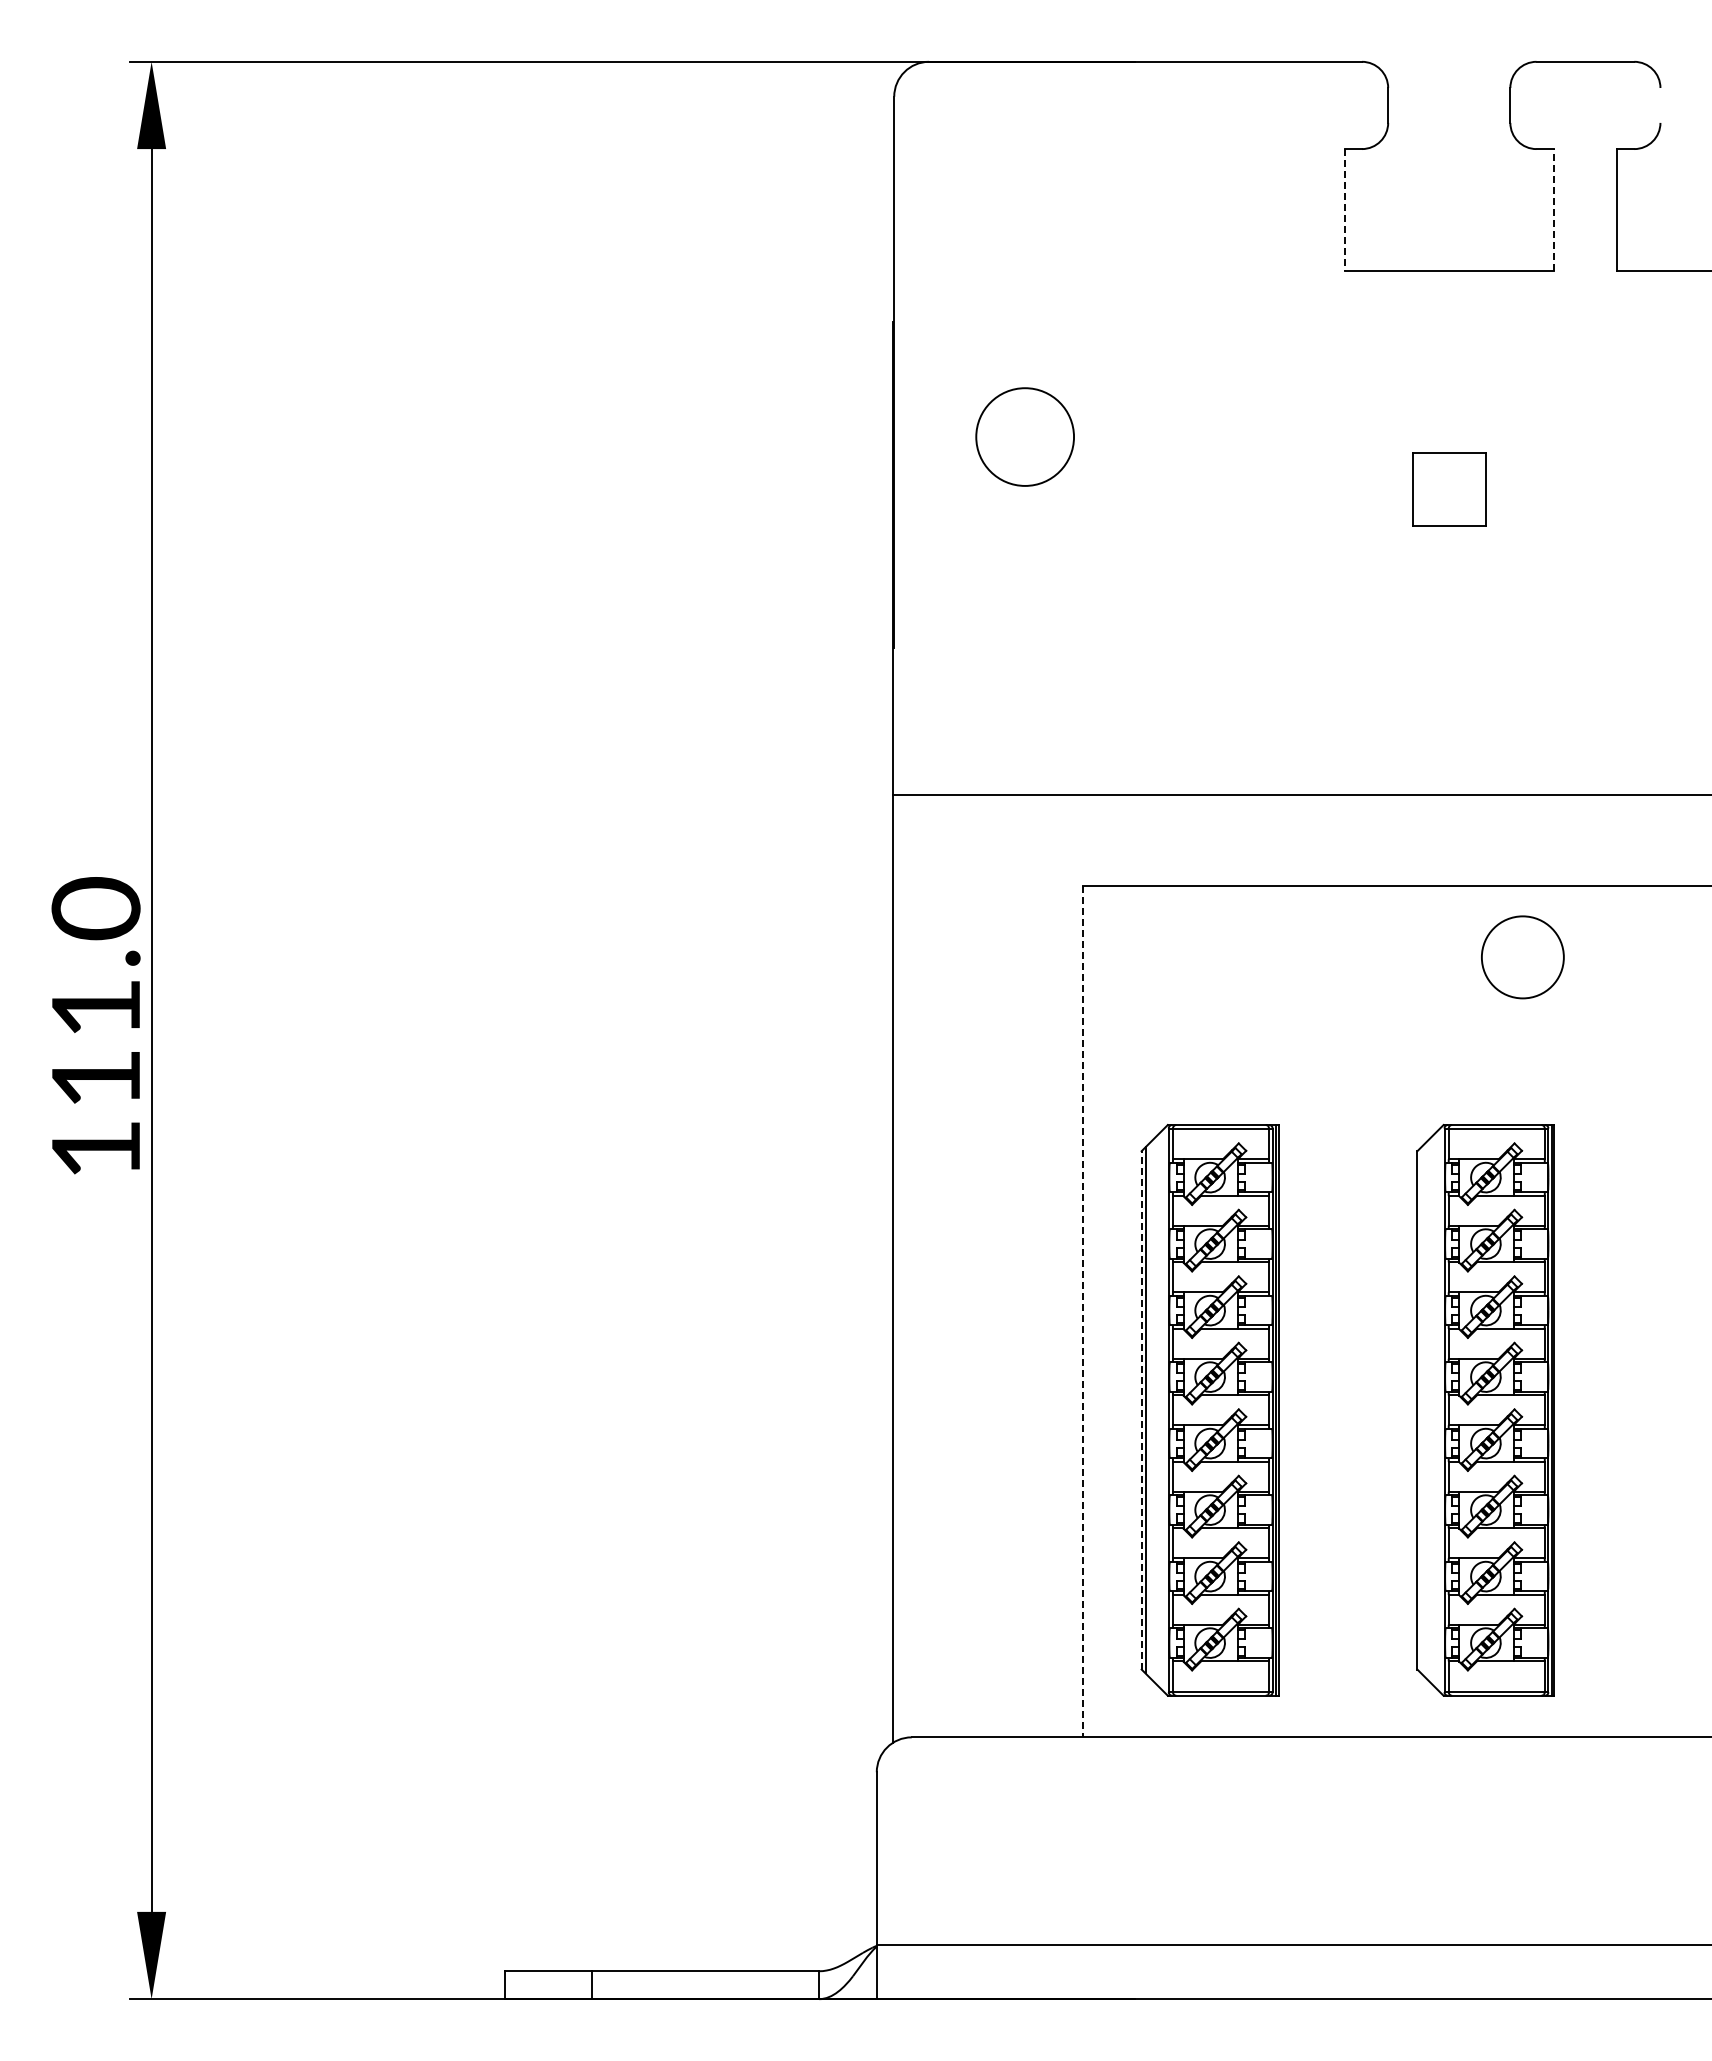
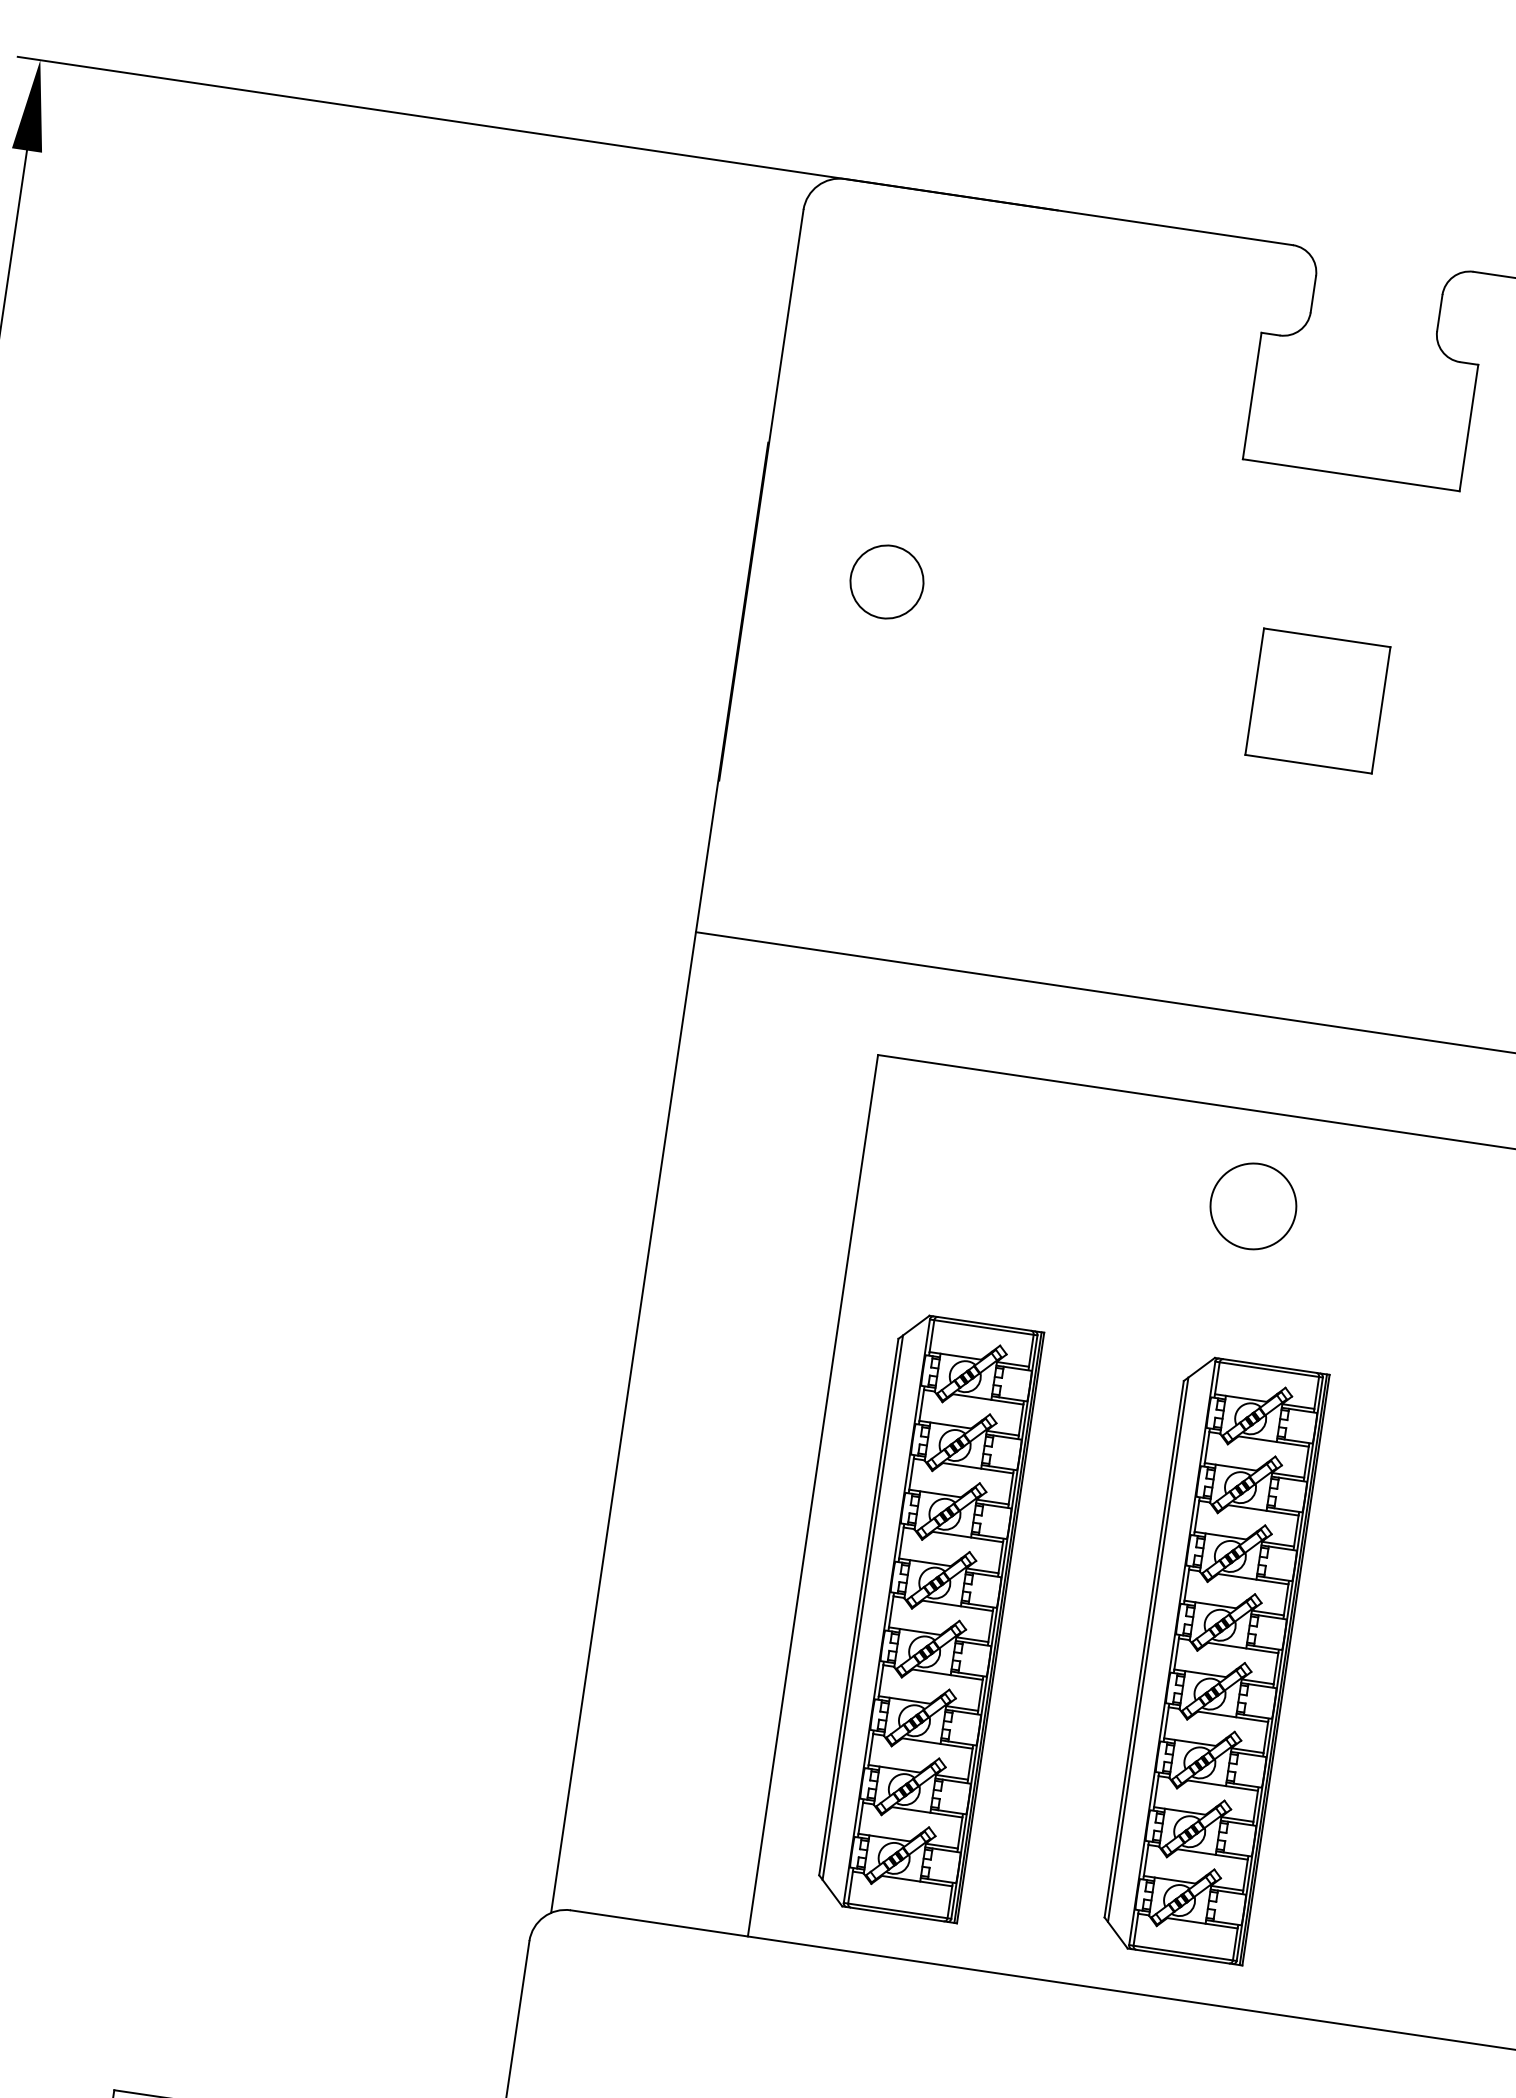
line: (1553, 209) -> (1468, 427), dashed -> solid
line: (1344, 210) -> (1252, 396), dashed -> solid
circle: (1025, 436) -> (887, 581), size x0.71
part: (1448, 489) -> (1317, 700), size x1.67
circle: (1522, 957) -> (1253, 1206), moved
line: (1082, 1311) -> (812, 1495), dashed -> solid
line: (1141, 1409) -> (858, 1606), dashed -> solid
line: (1421, 1410) -> (1148, 1649), added

